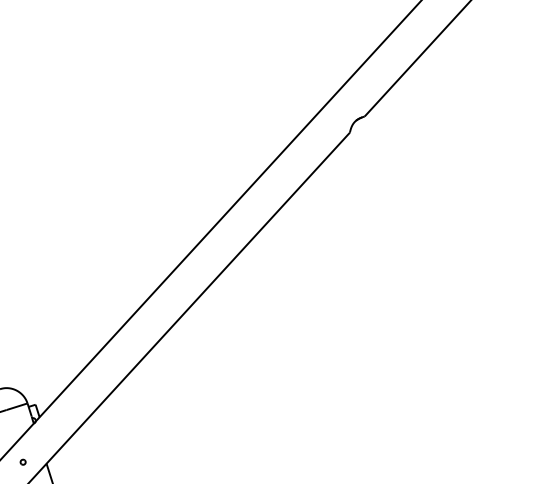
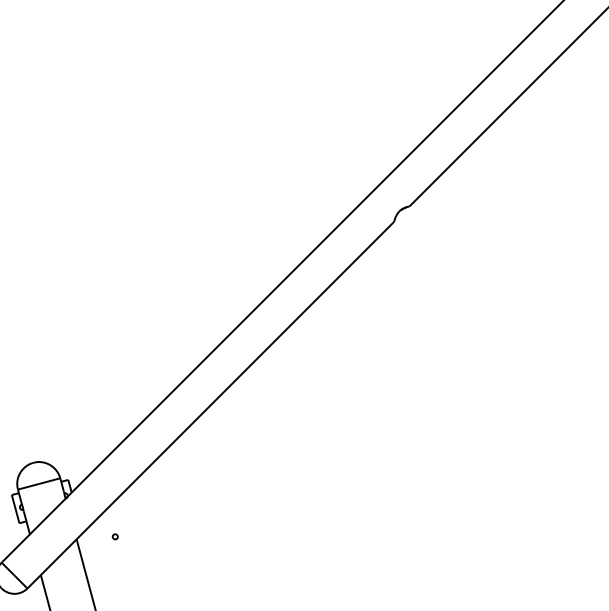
part: (22, 461) -> (114, 536), moved

